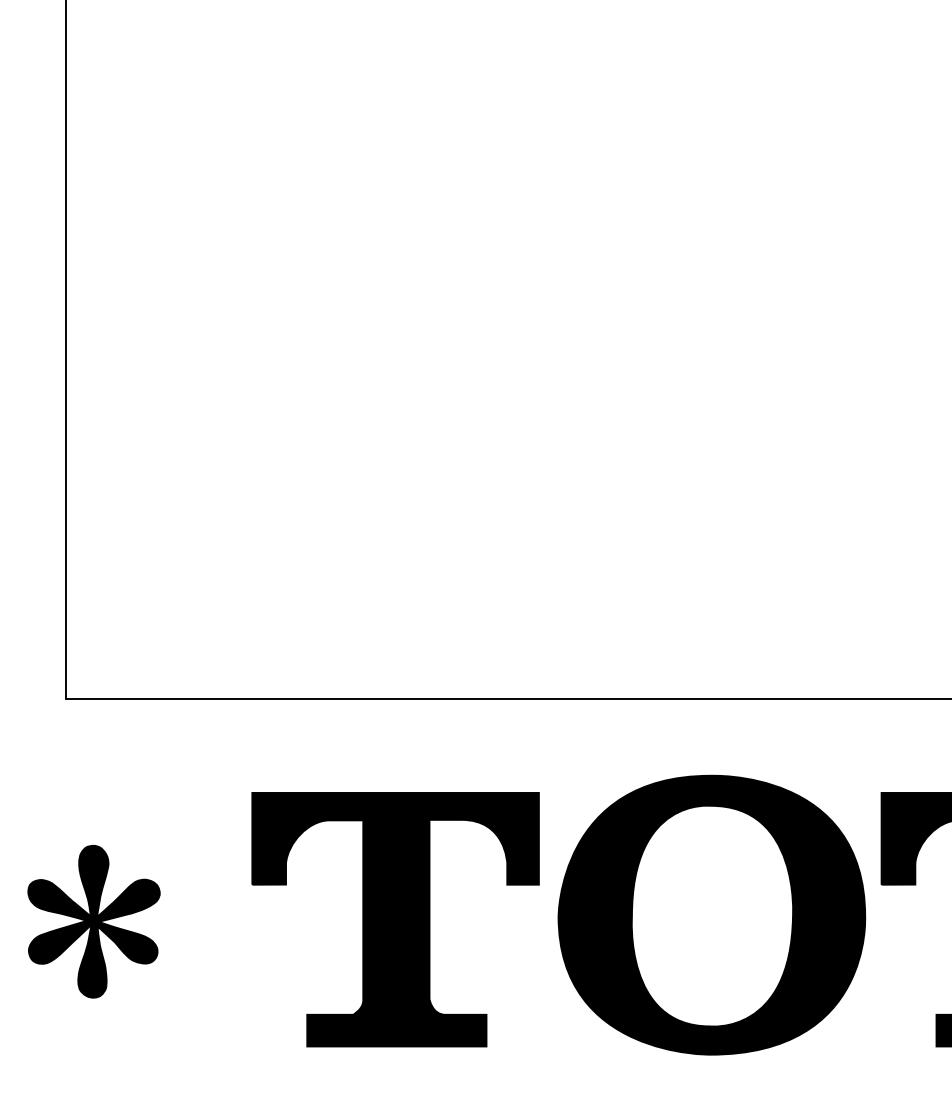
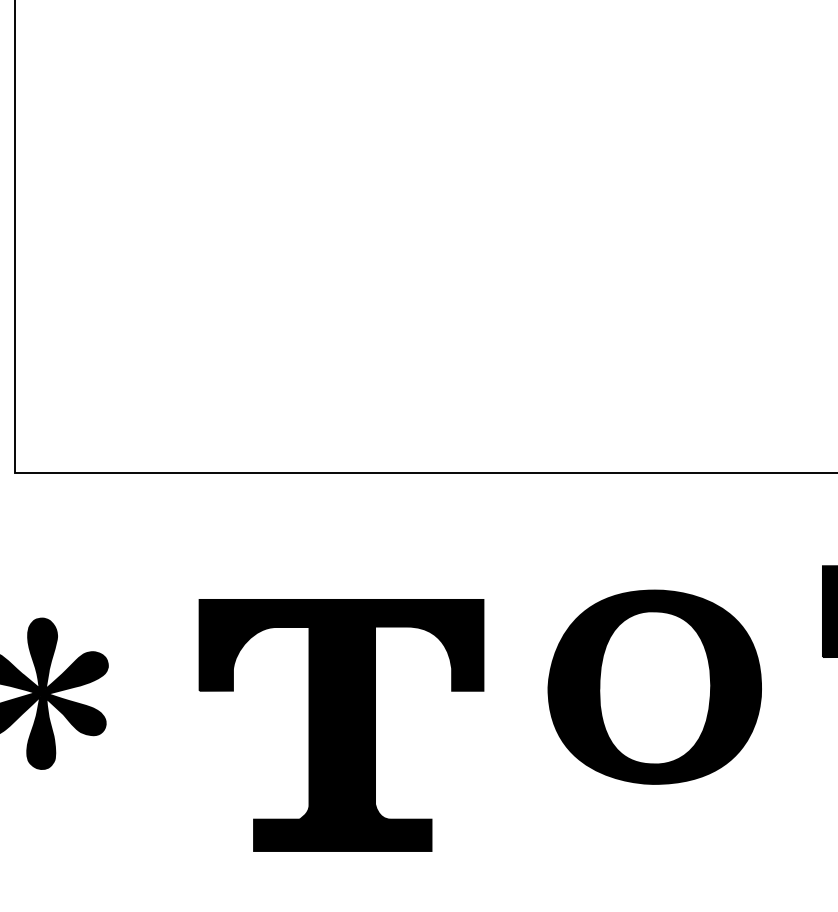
part: (711, 914) -> (654, 686), size x0.7
part: (395, 919) -> (341, 725), moved

